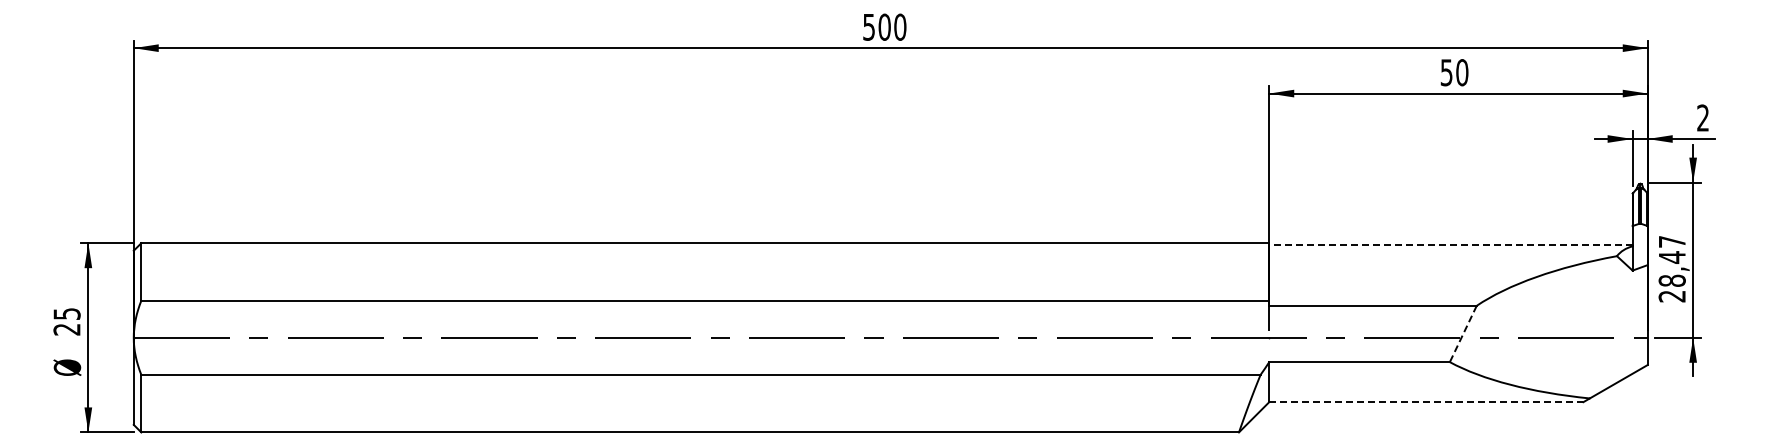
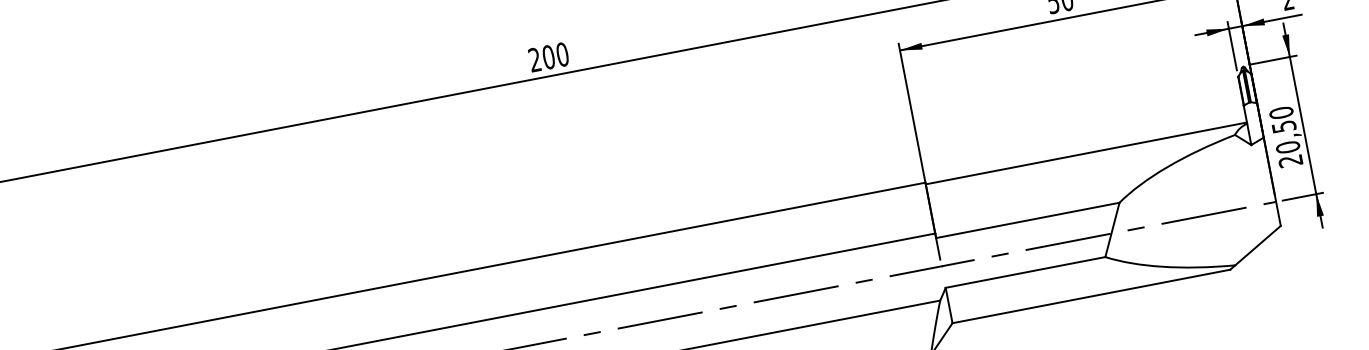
text: (868, 26) -> (534, 59), 500 -> 200
line: (1450, 245) -> (1086, 153), dashed -> solid
text: (1671, 260) -> (1283, 129), 28,47 -> 20,50
line: (1463, 334) -> (1112, 230), dashed -> solid
line: (1426, 402) -> (1091, 296), dashed -> solid

